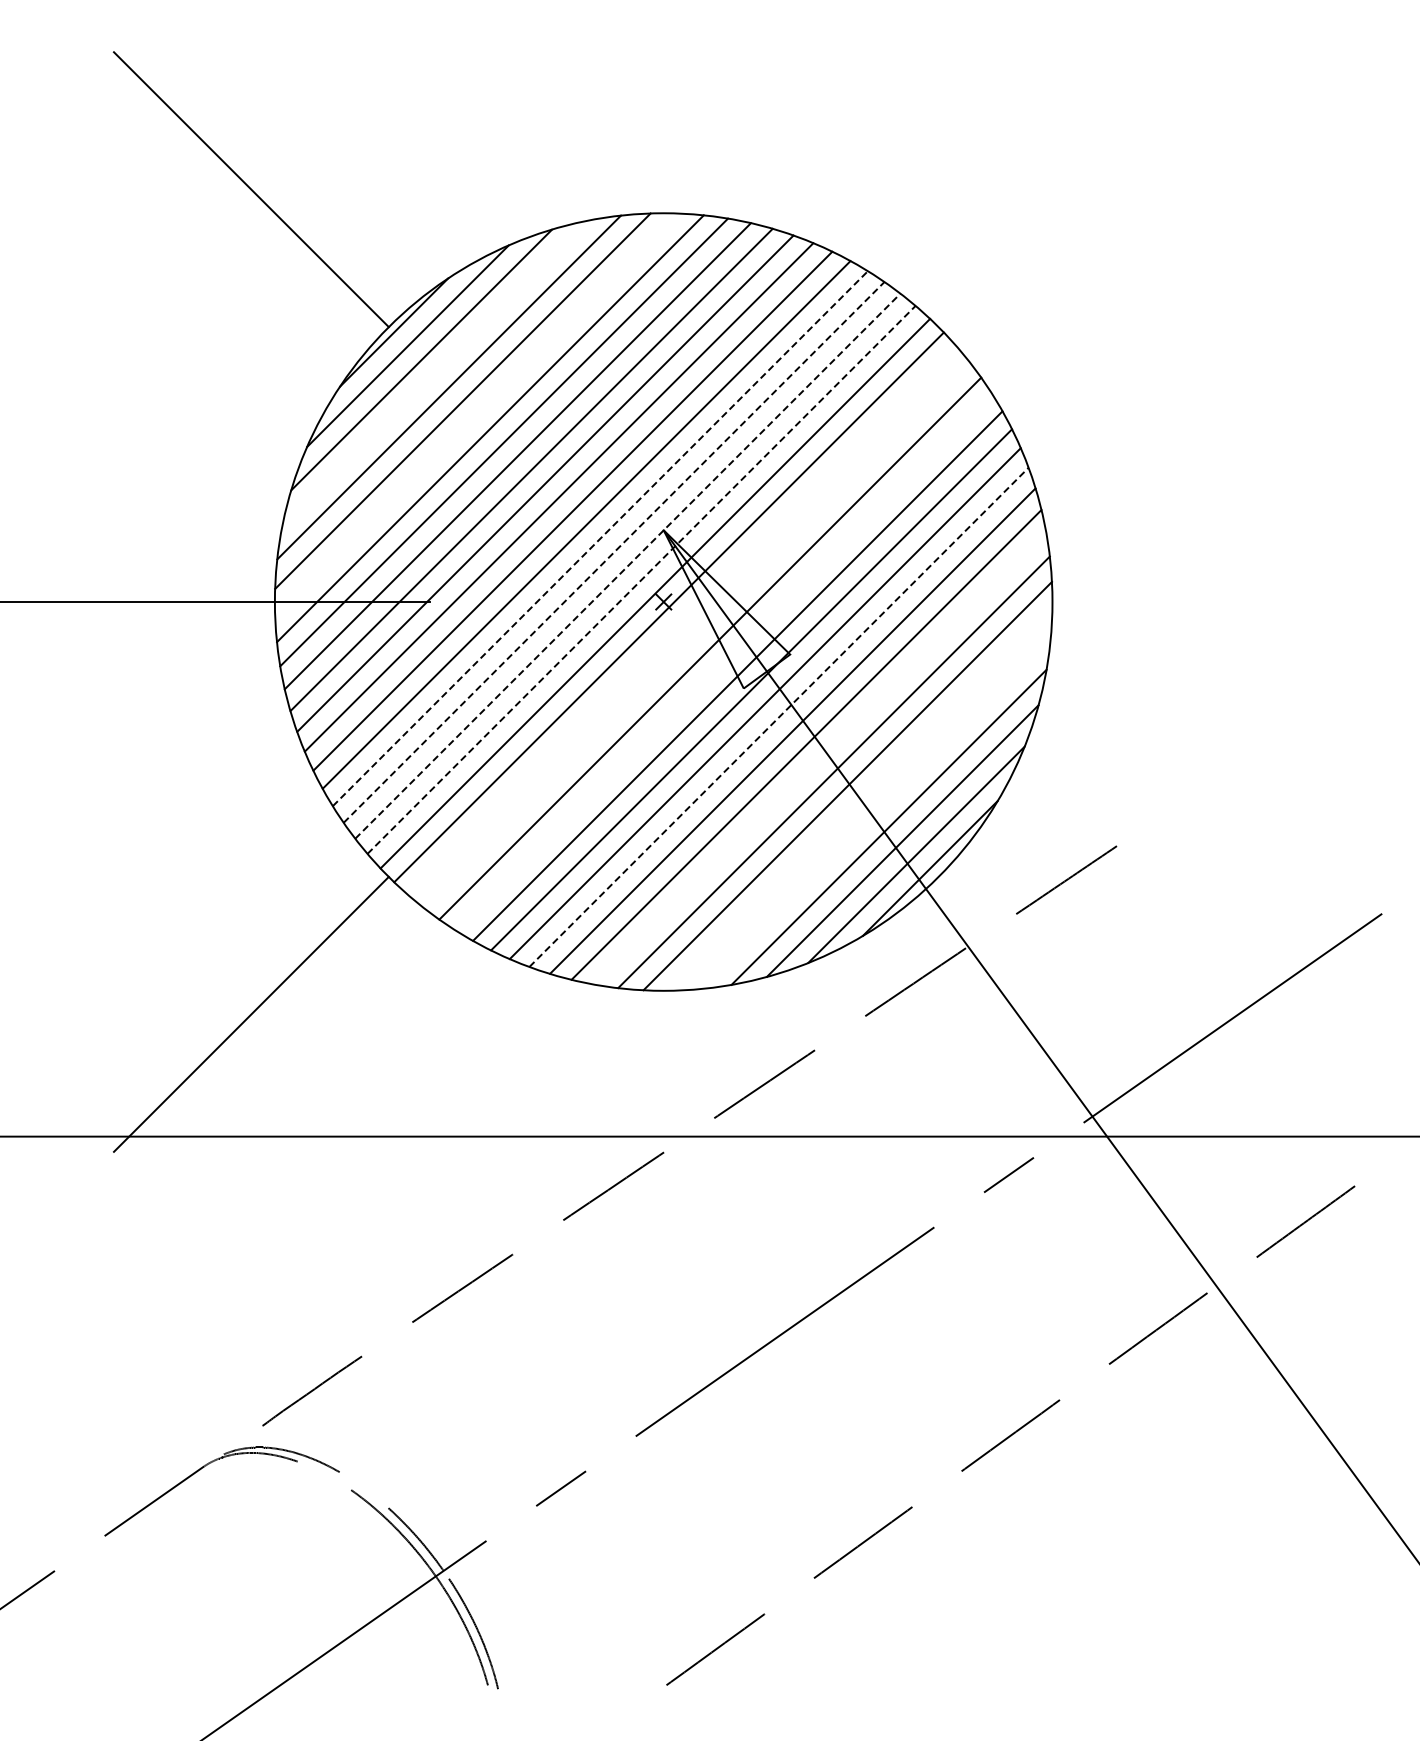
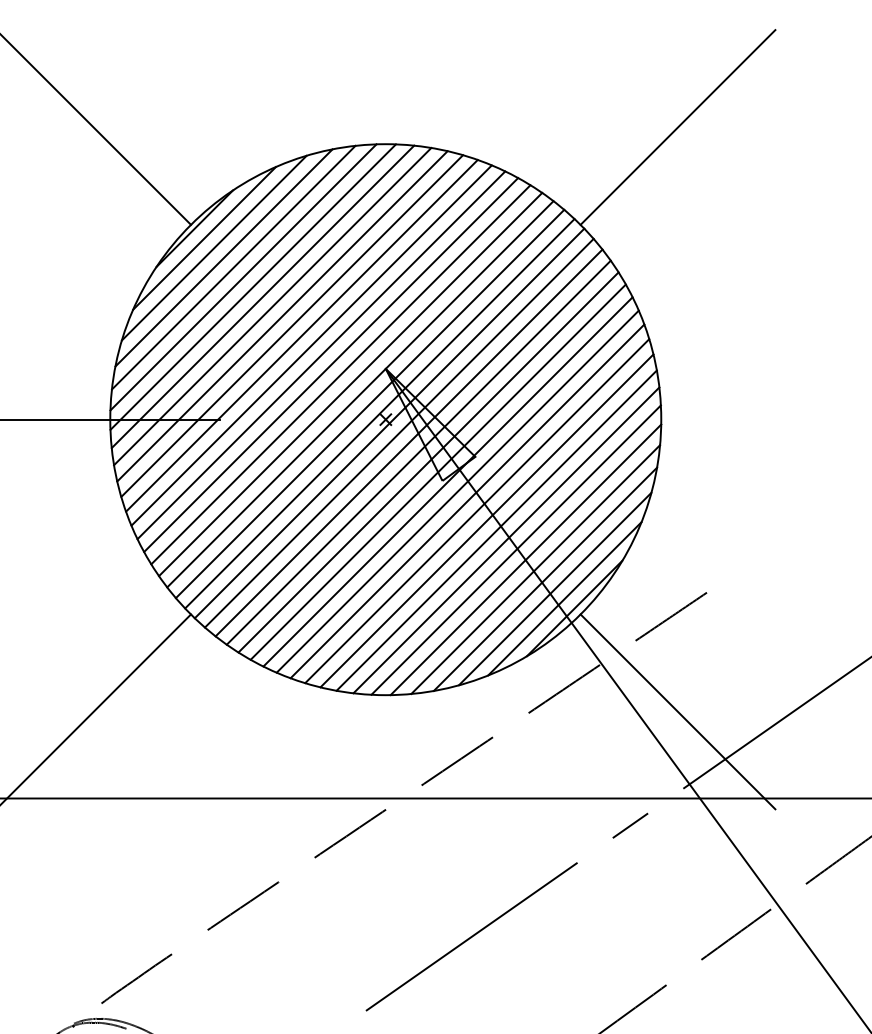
line: (1075, 189) -> (677, 127), added
line: (435, 373) -> (224, 257), added
line: (476, 414) -> (253, 286), added
line: (600, 538) -> (340, 374), dashed -> solid
line: (614, 552) -> (350, 384), dashed -> solid
line: (628, 565) -> (360, 393), dashed -> solid
line: (641, 579) -> (370, 403), dashed -> solid
line: (682, 620) -> (399, 432), added
line: (696, 634) -> (409, 442), added
line: (723, 662) -> (428, 462), added
line: (779, 717) -> (467, 501), dashed -> solid
line: (820, 758) -> (496, 530), added
line: (861, 799) -> (525, 559), added
line: (874, 813) -> (535, 569), added
line: (1075, 1013) -> (677, 711), added

